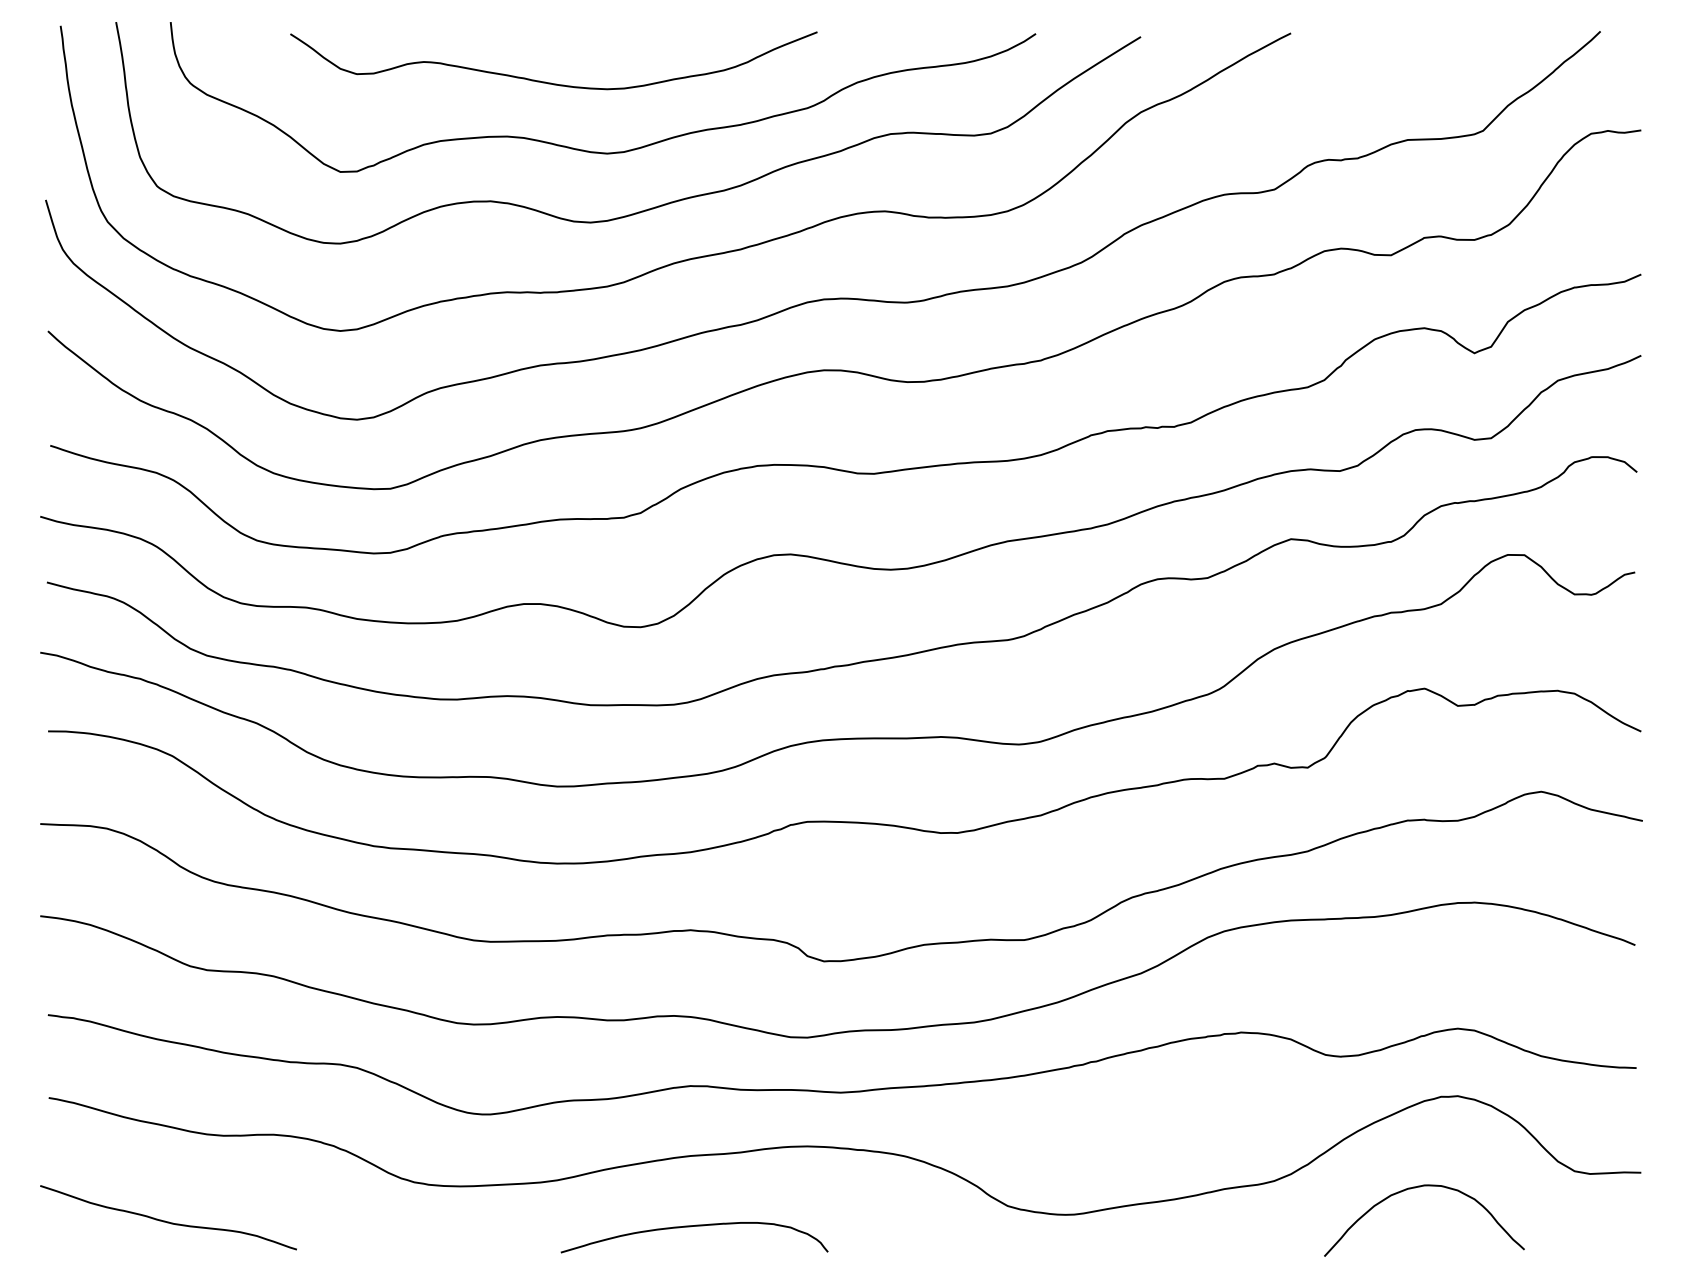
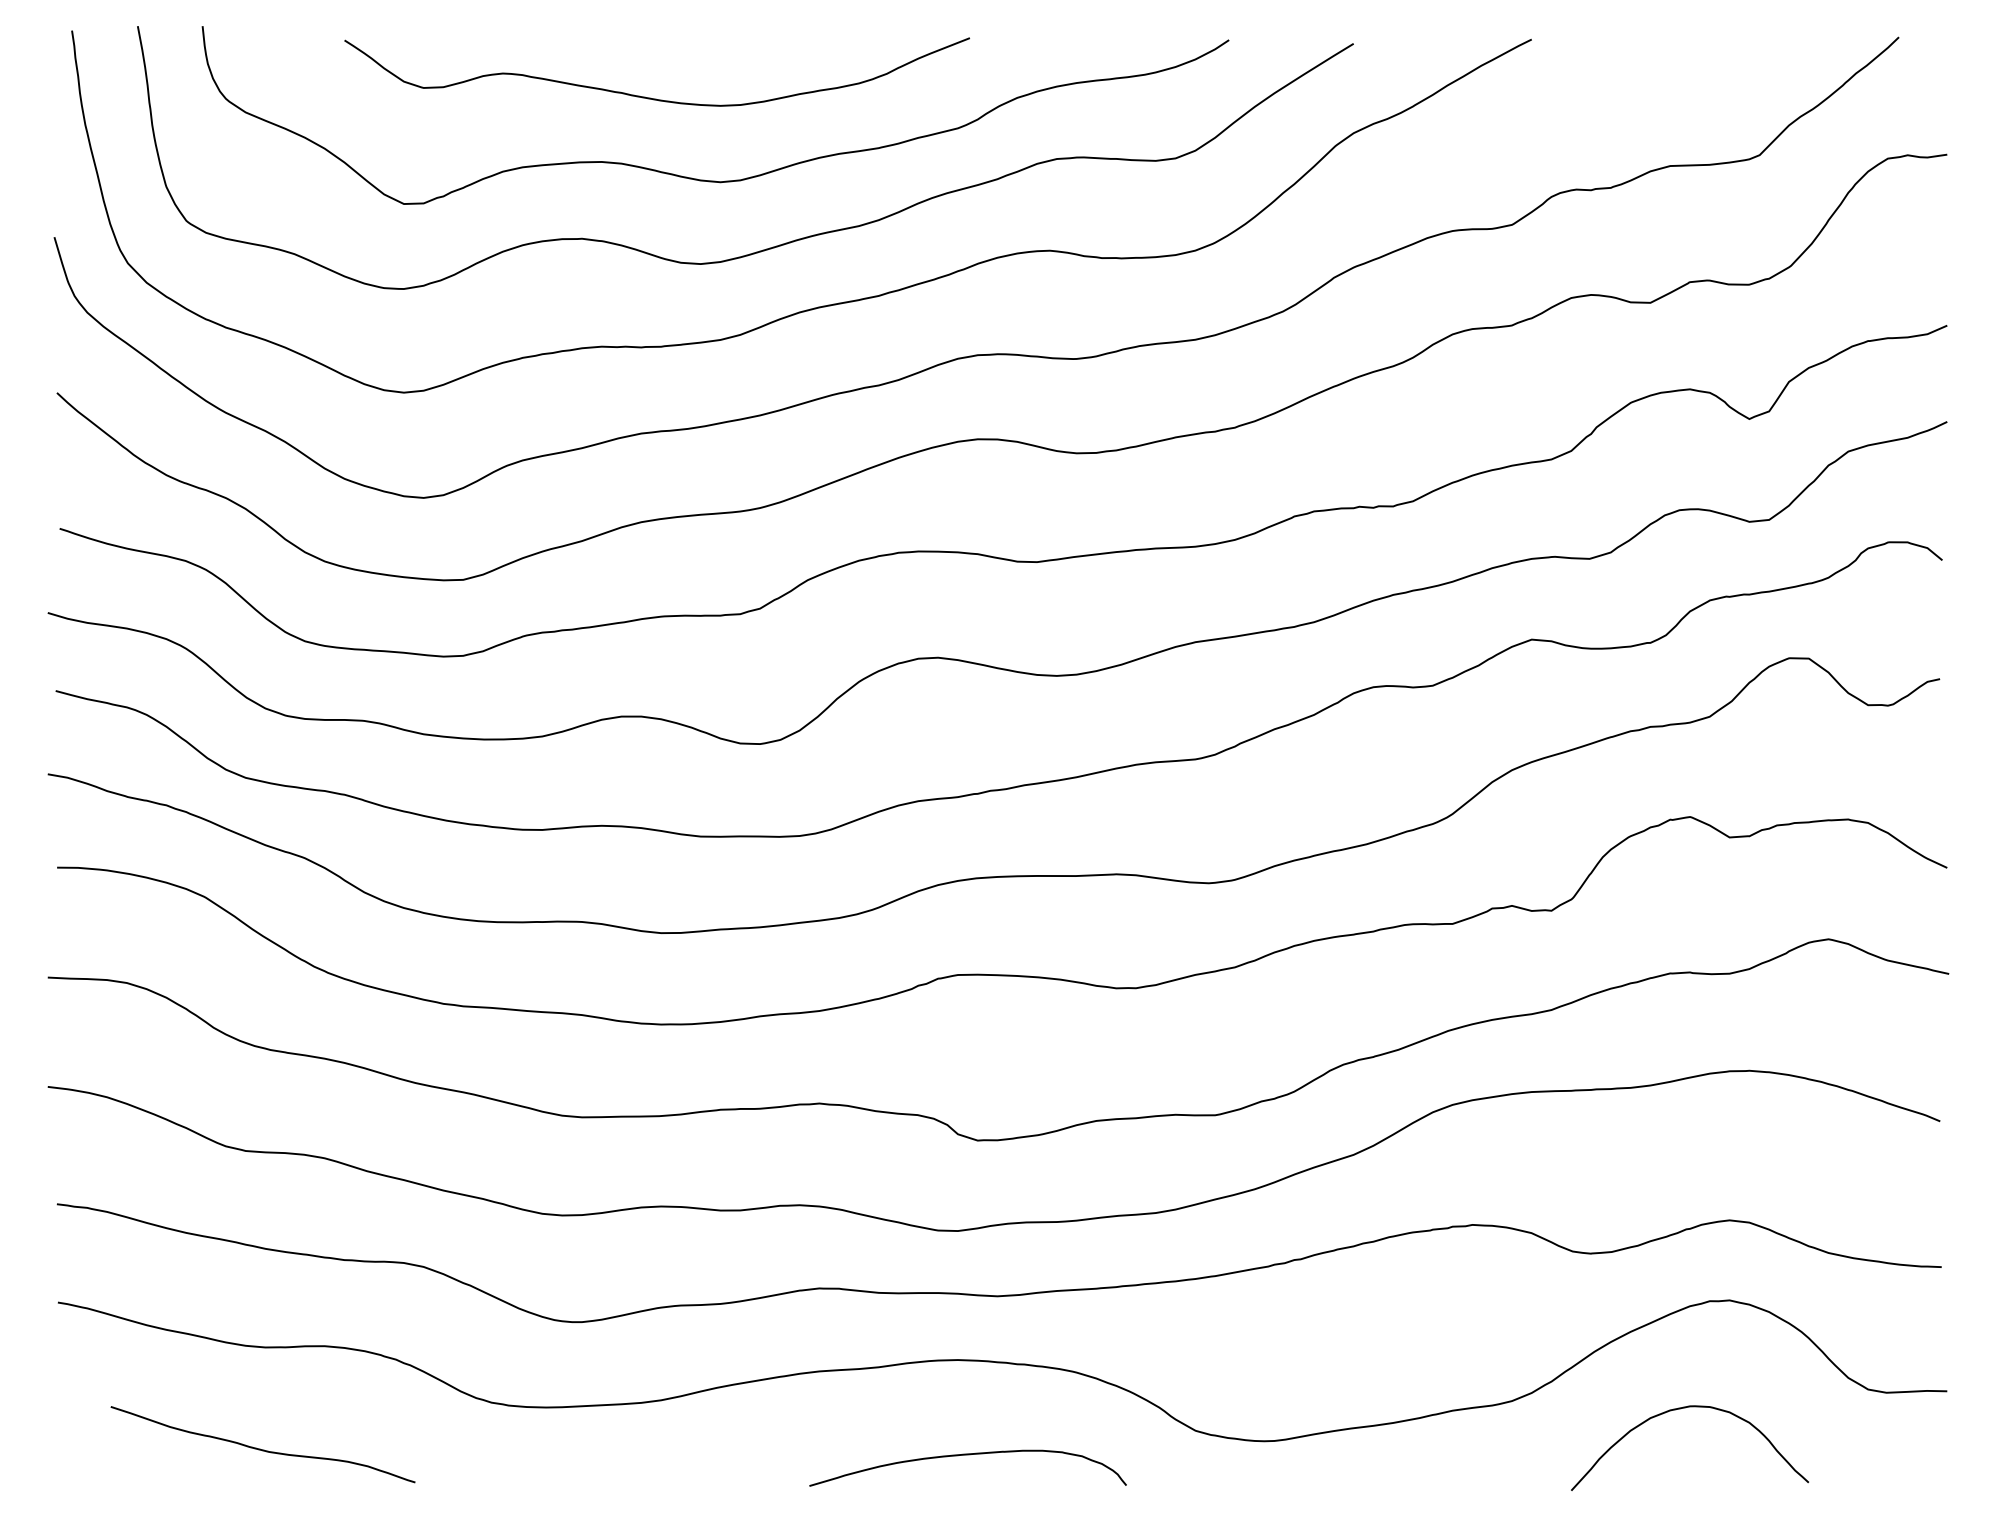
curve: (166, 1220) -> (260, 1448), moved
curve: (694, 1226) -> (967, 1455), moved

